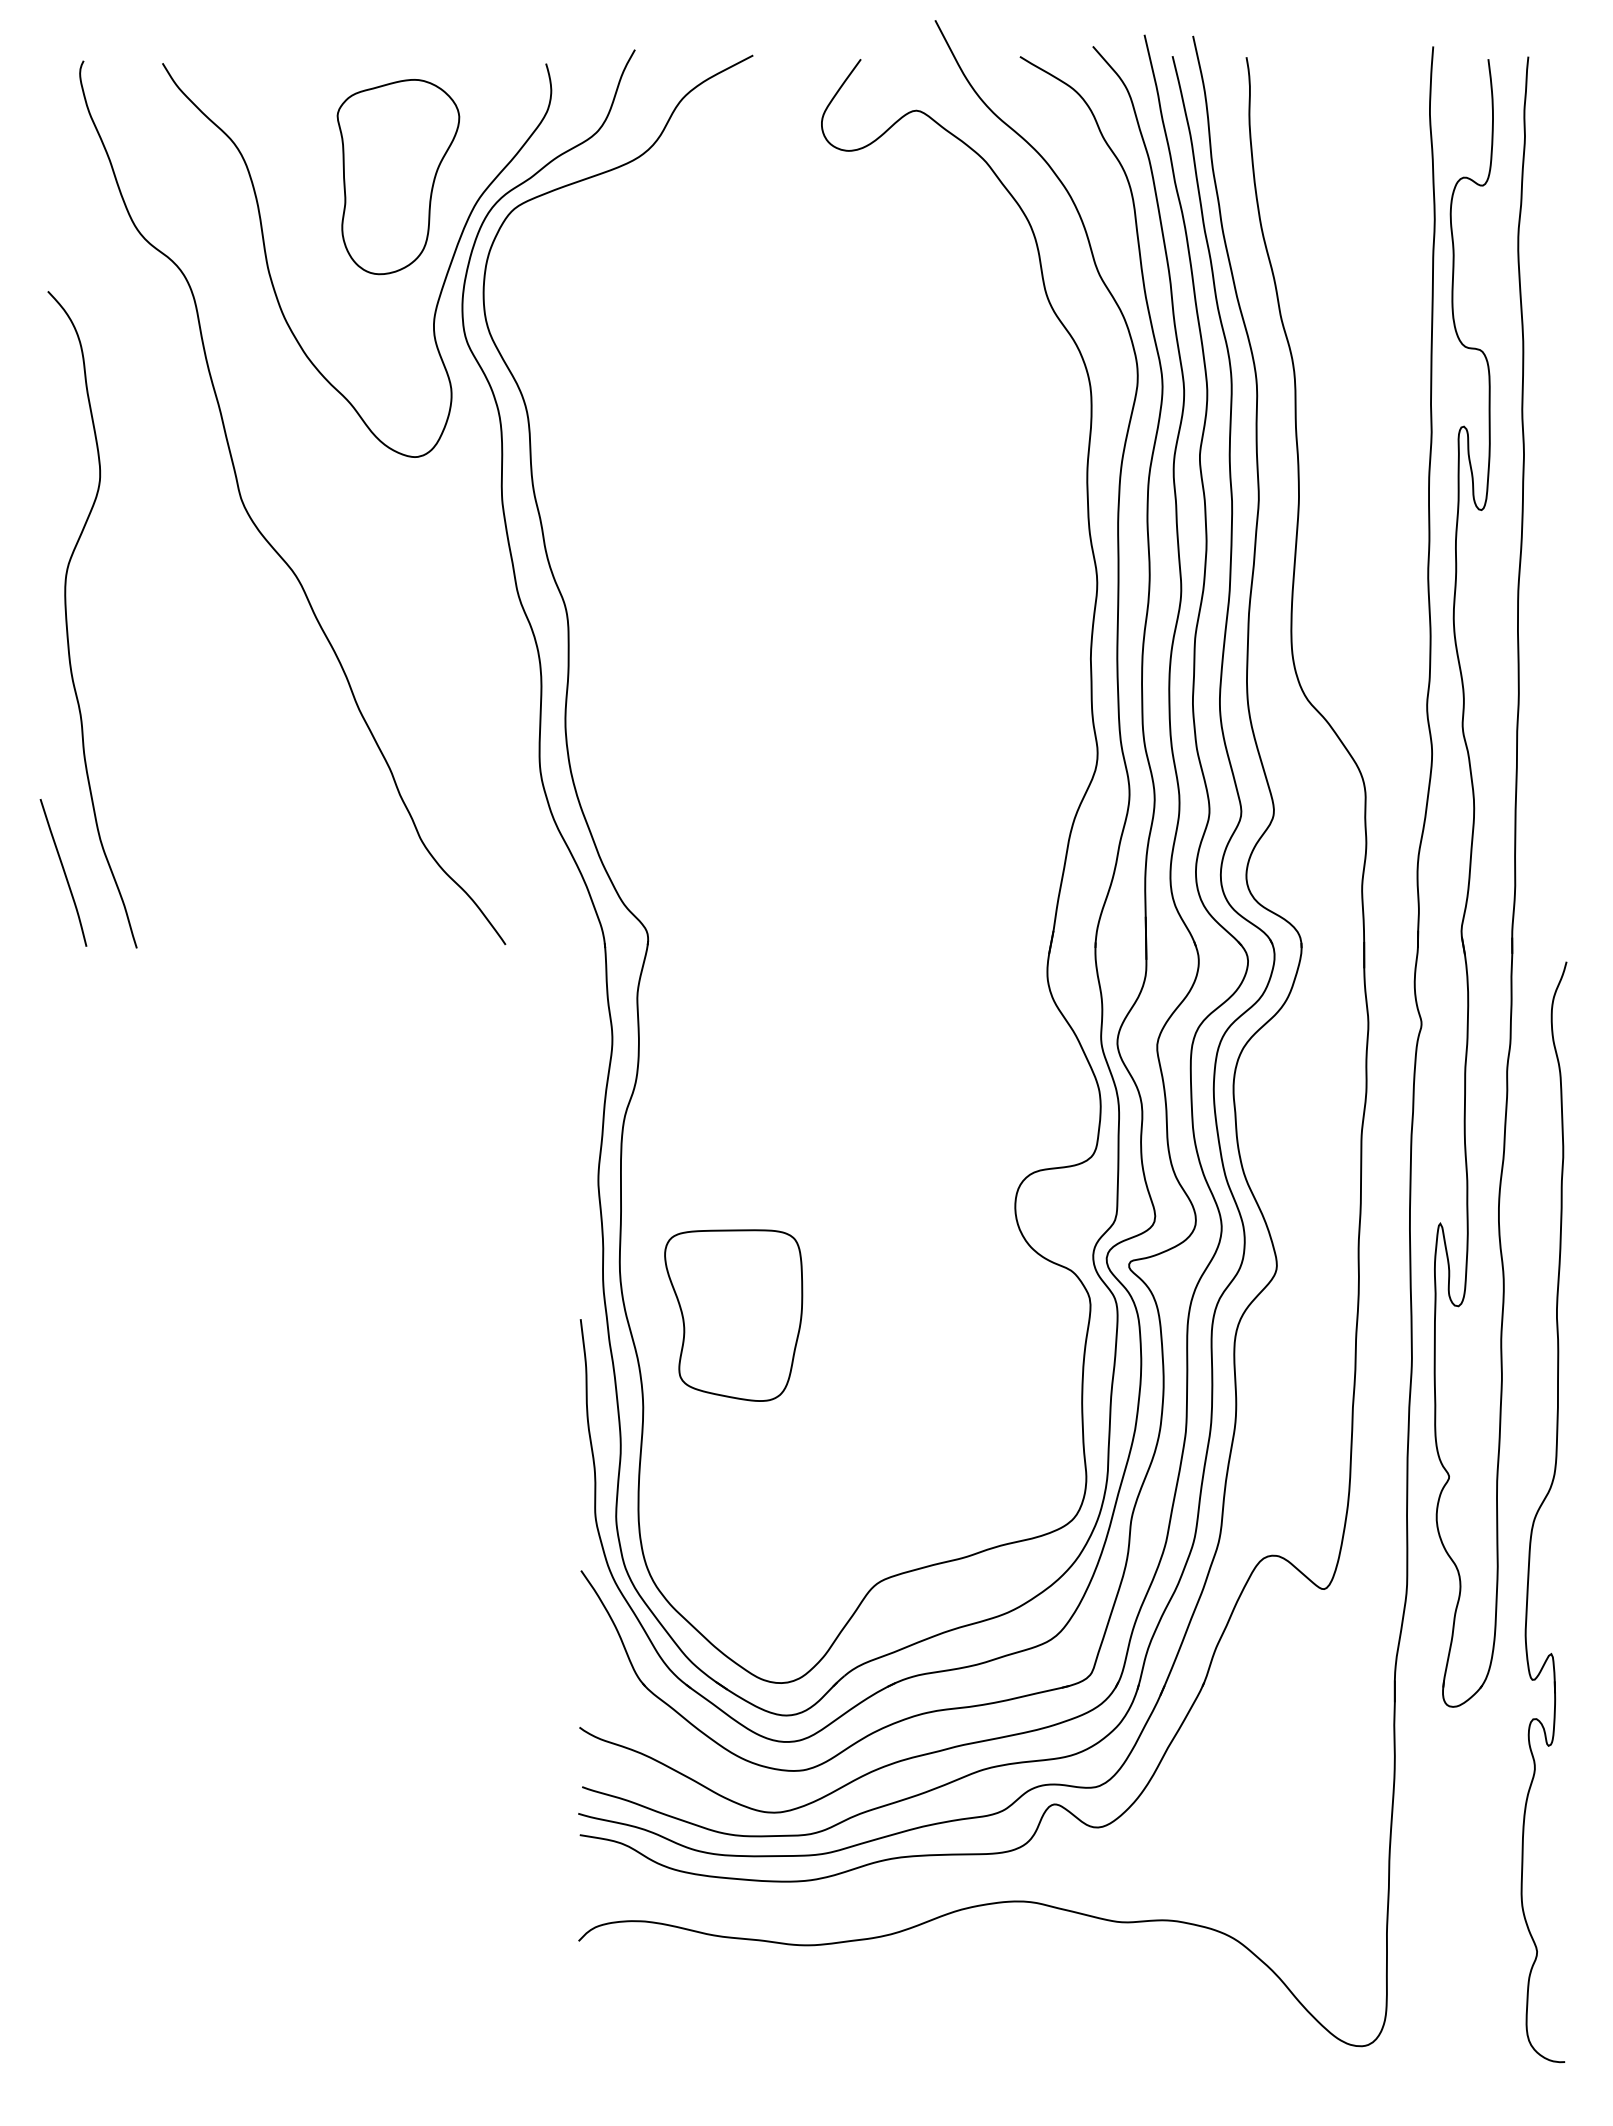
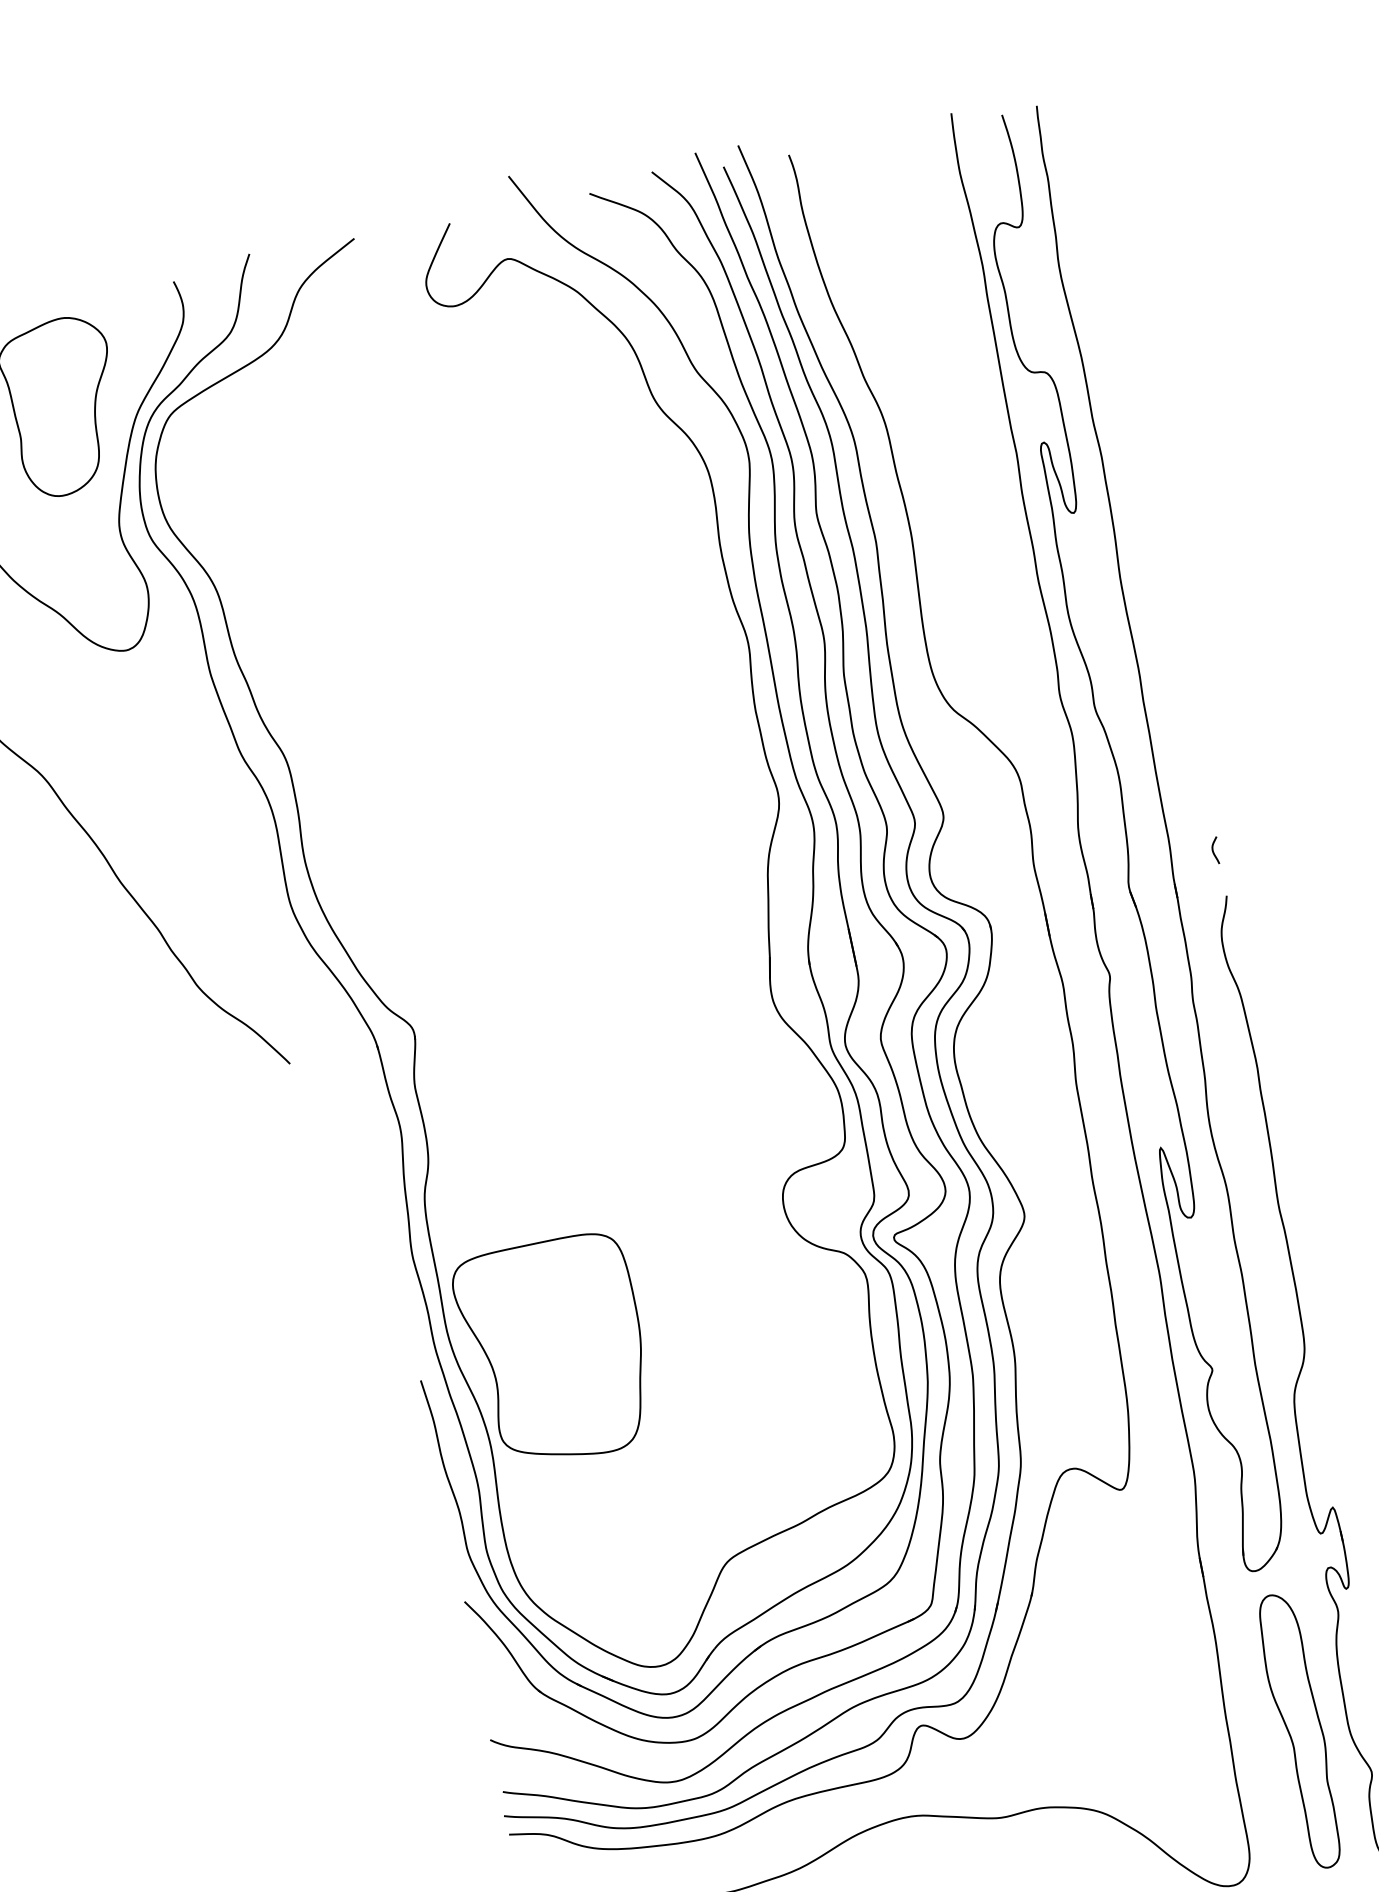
curve: (1562, 907) -> (1213, 848), added
part: (733, 1315) -> (554, 1350), size x1.43
part: (1468, 1891) -> (1300, 1730), added

